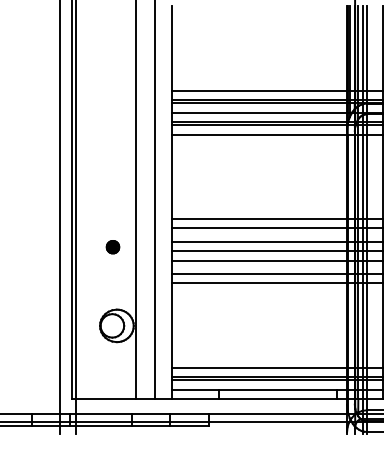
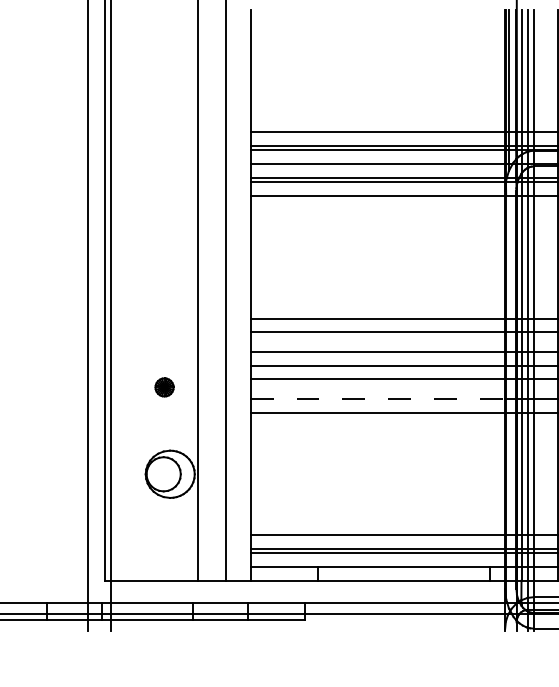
part: (112, 247) -> (163, 387), moved
line: (260, 273) -> (379, 398), solid -> dashed

